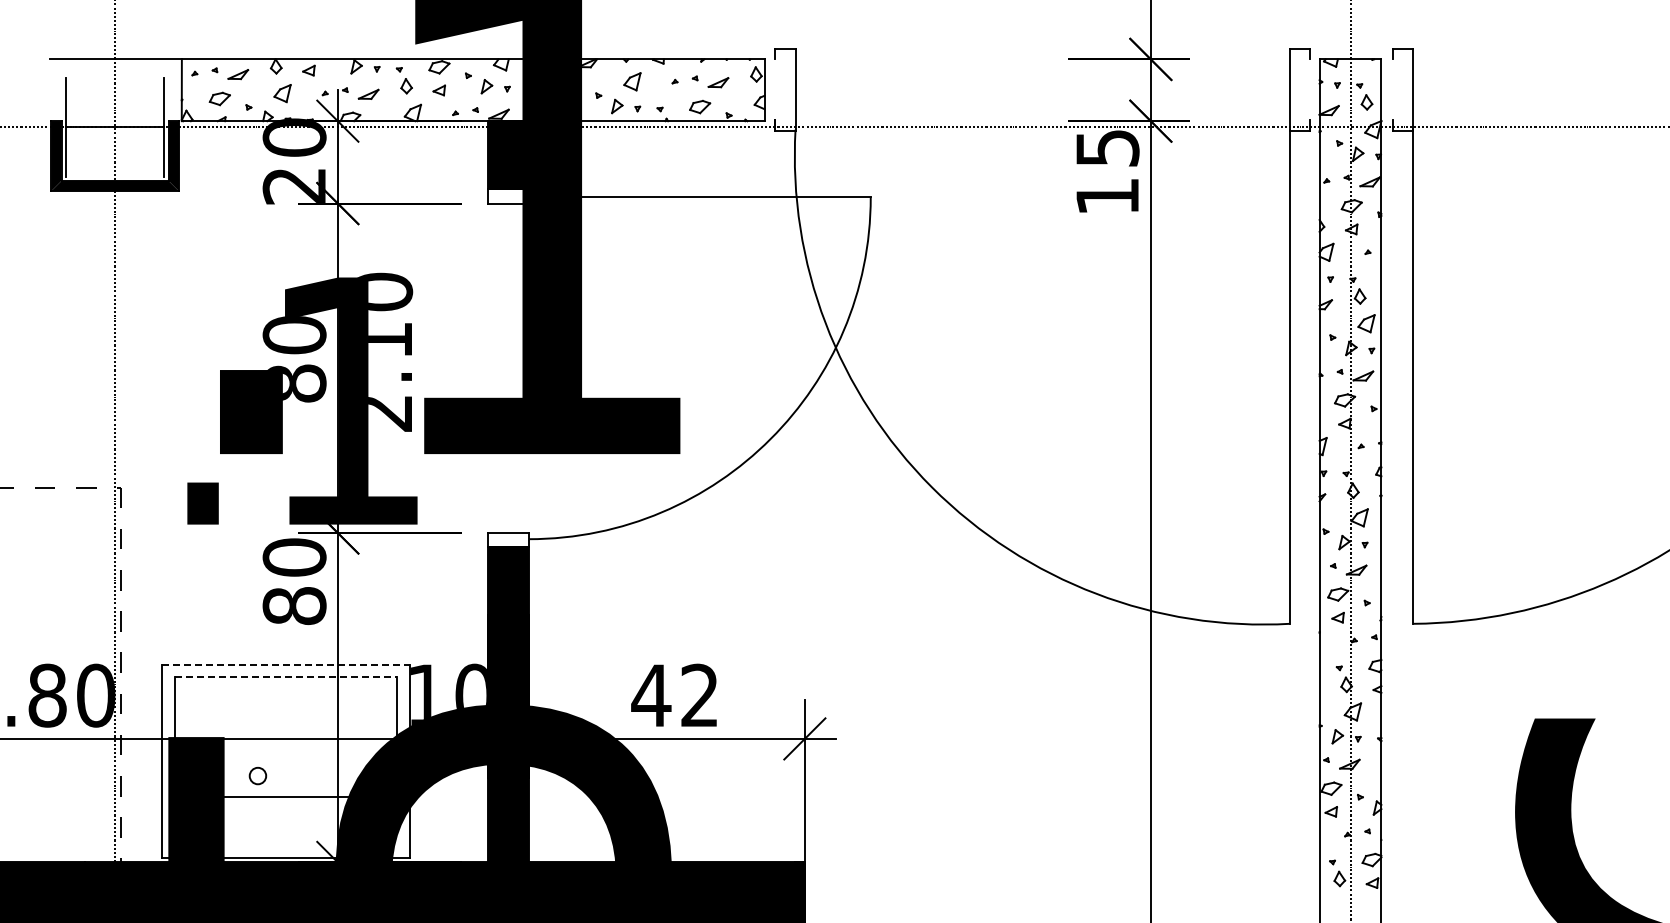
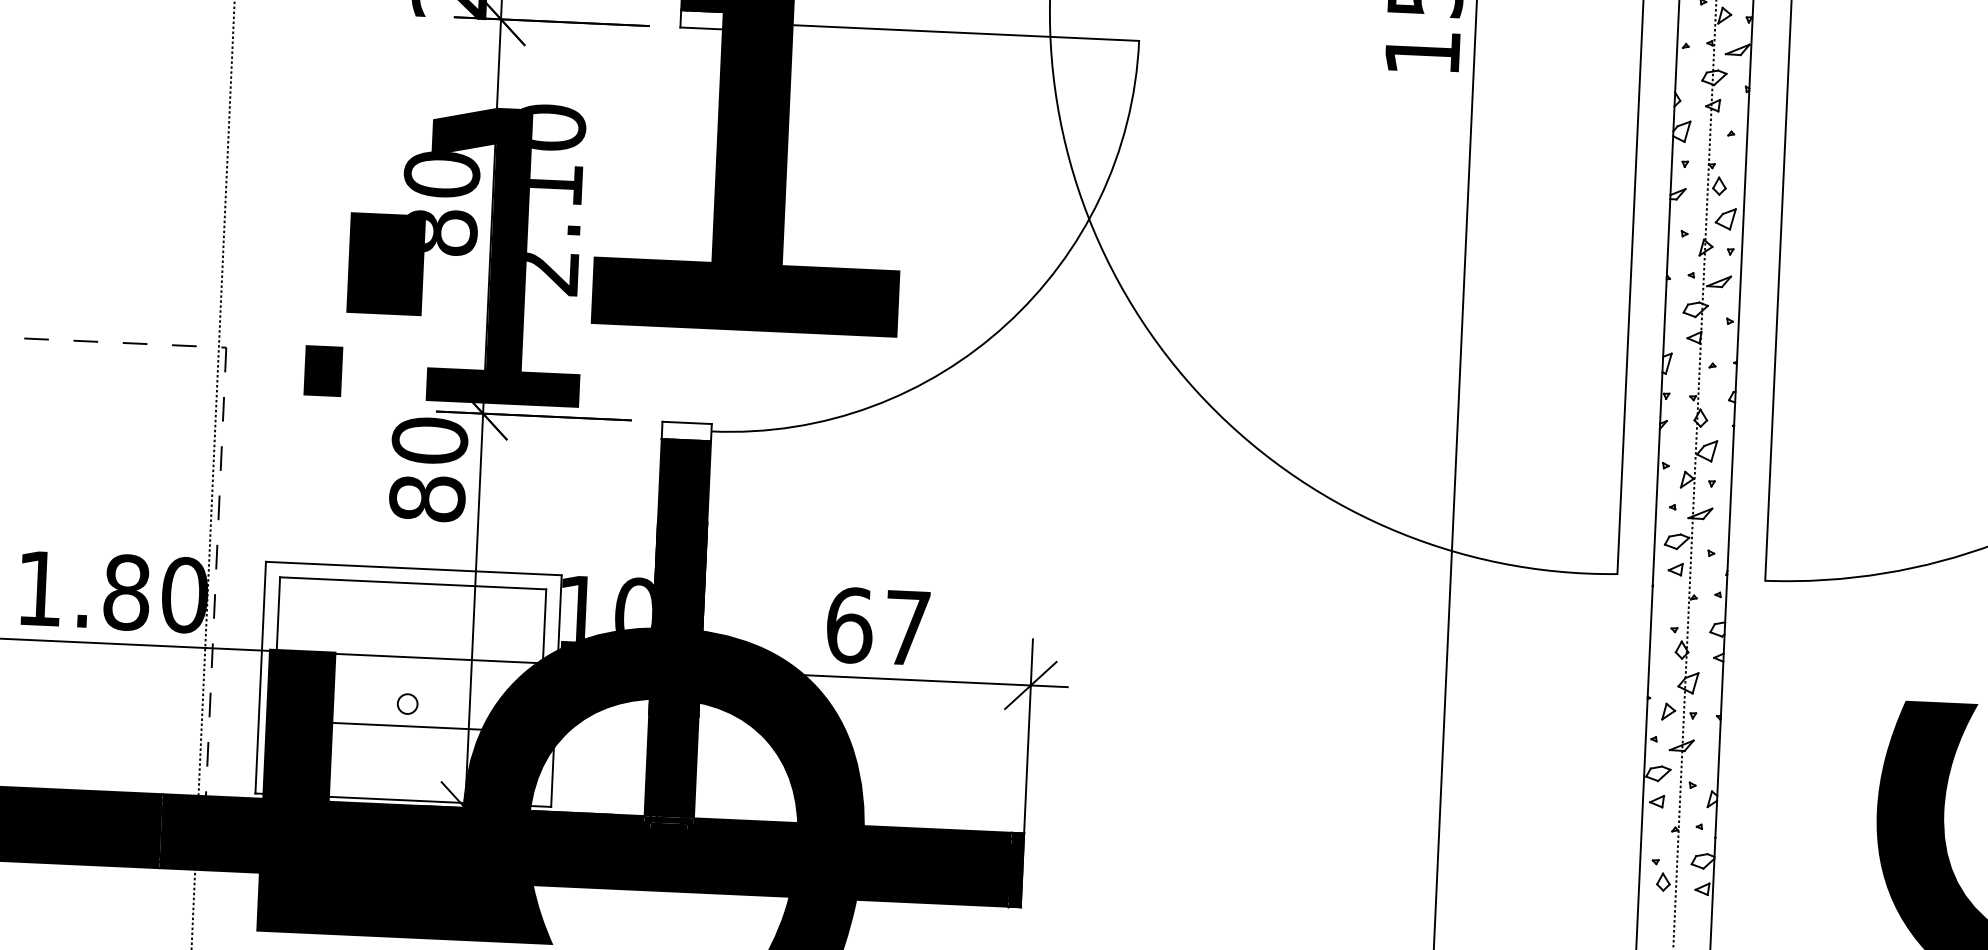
line: (285, 664) -> (413, 568), dashed -> solid
line: (286, 677) -> (413, 583), dashed -> solid
text: (674, 695) -> (877, 626), 42 -> 67
circle: (257, 776) -> (407, 704), moved

